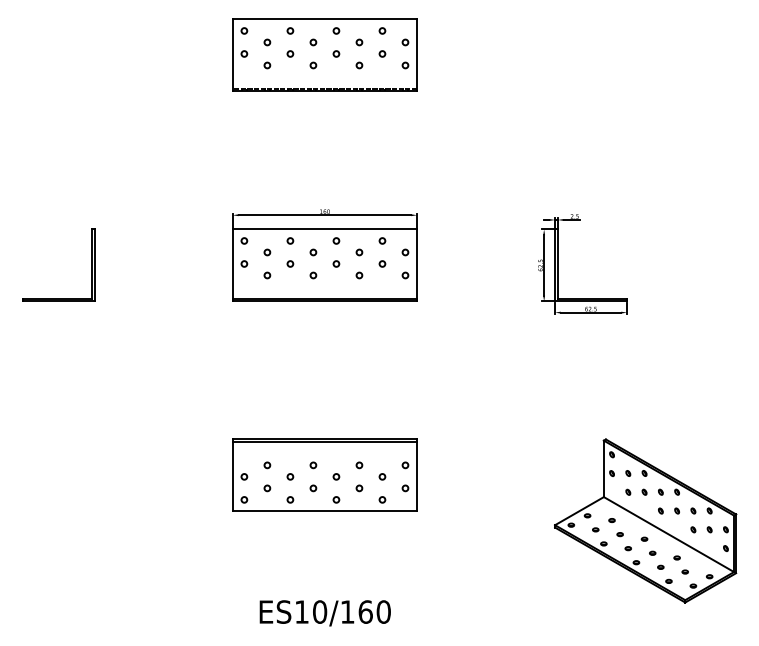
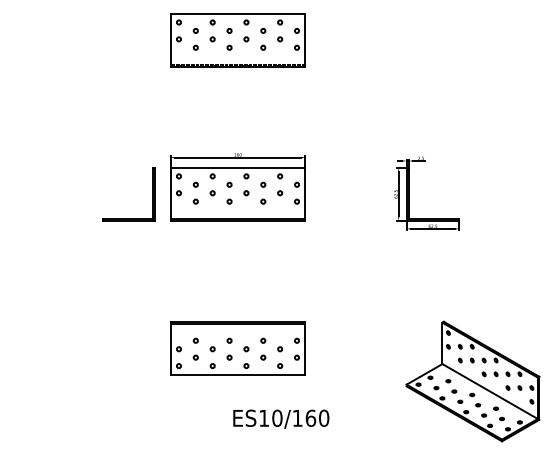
part: (90, 265) -> (152, 194), moved
text: (325, 612) -> (281, 418), moved

